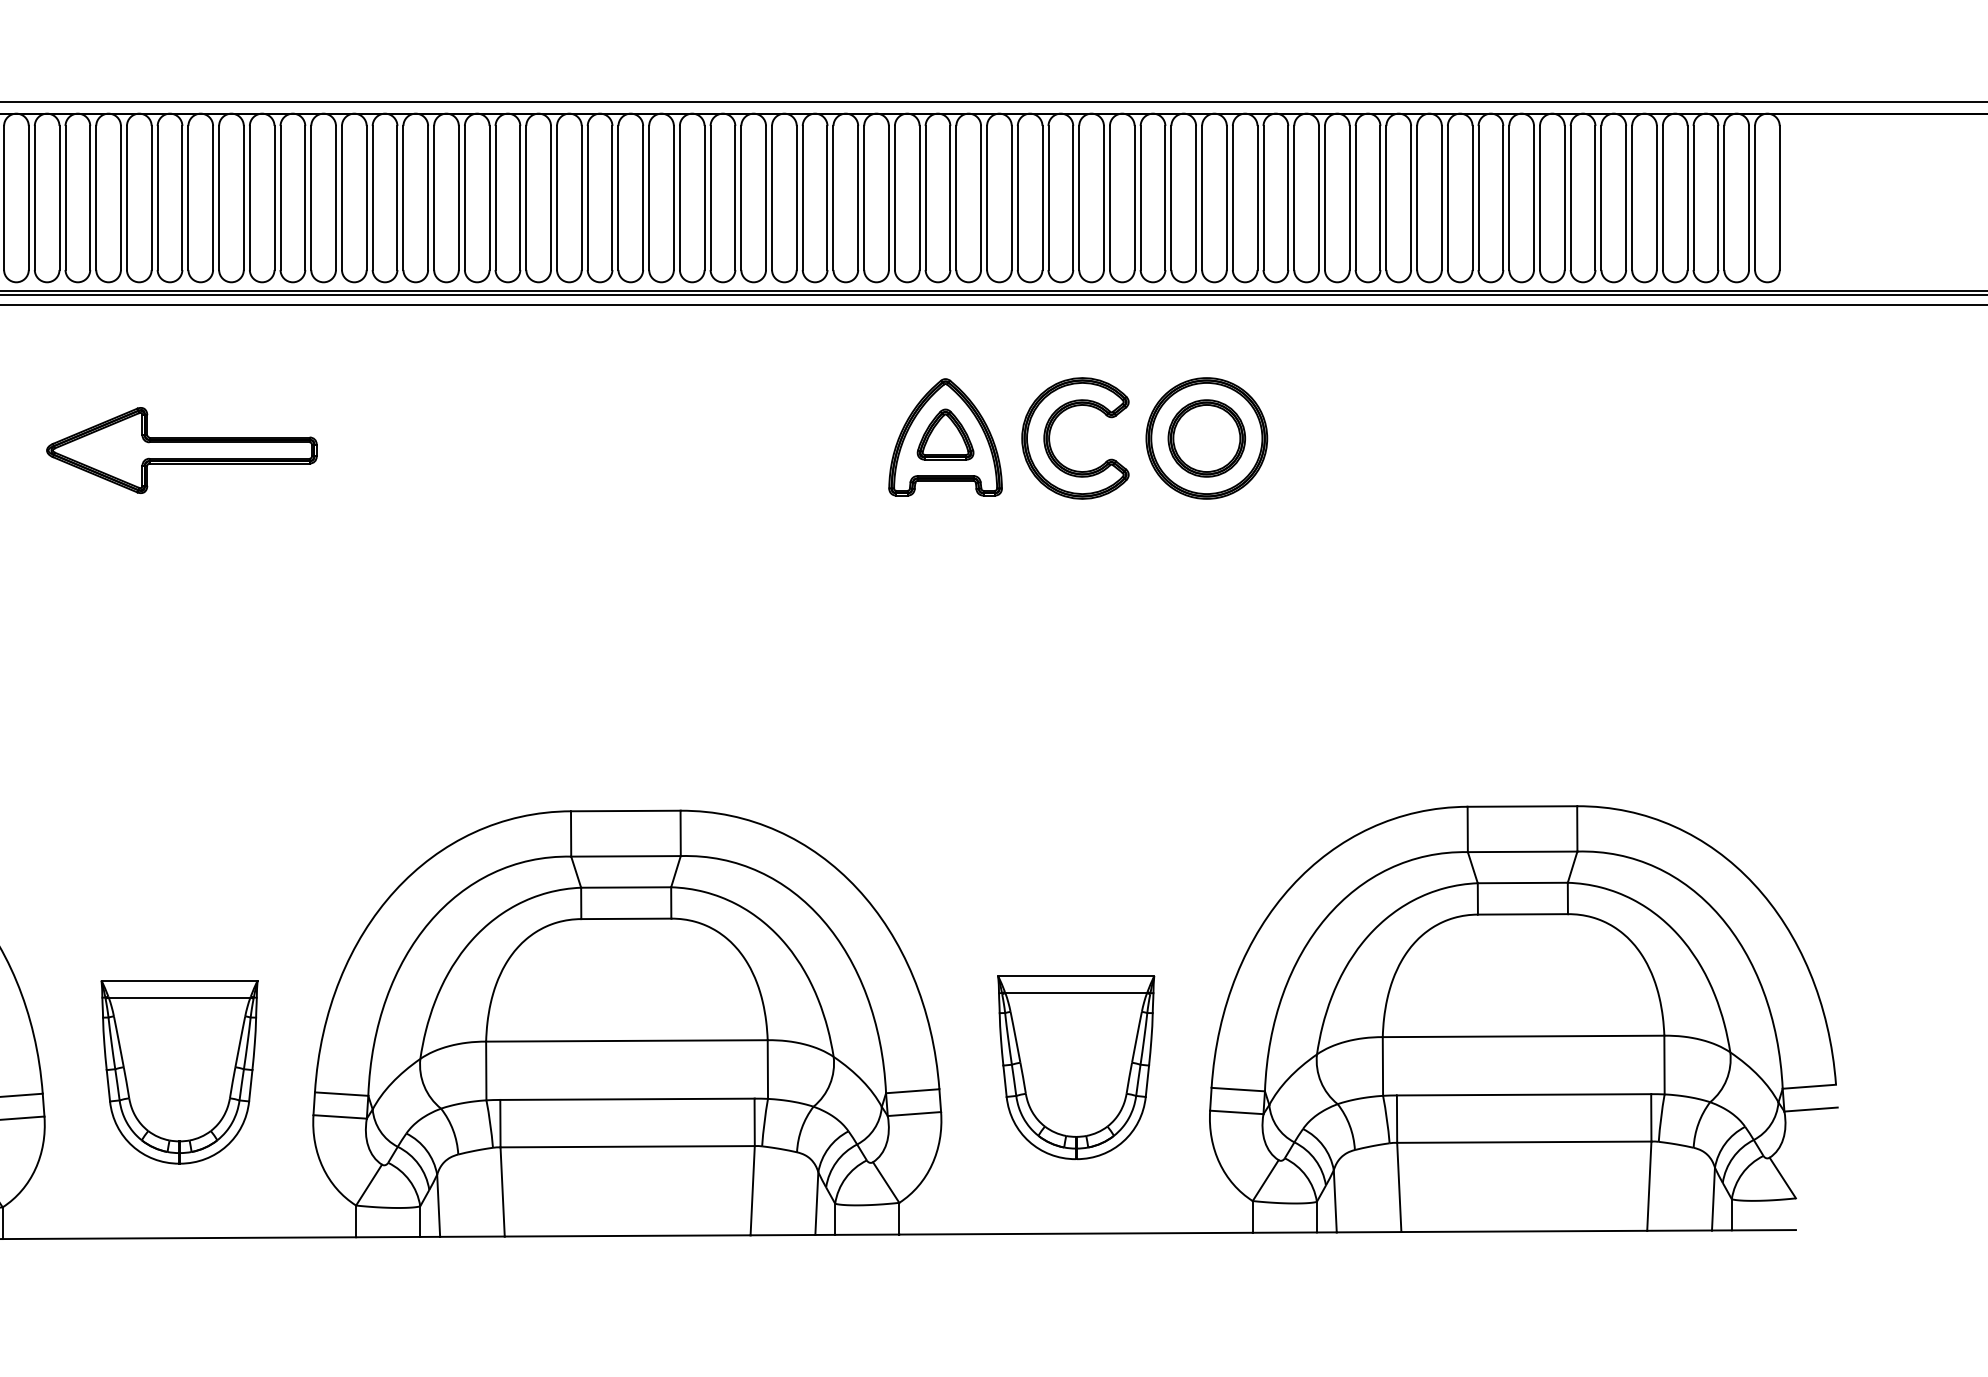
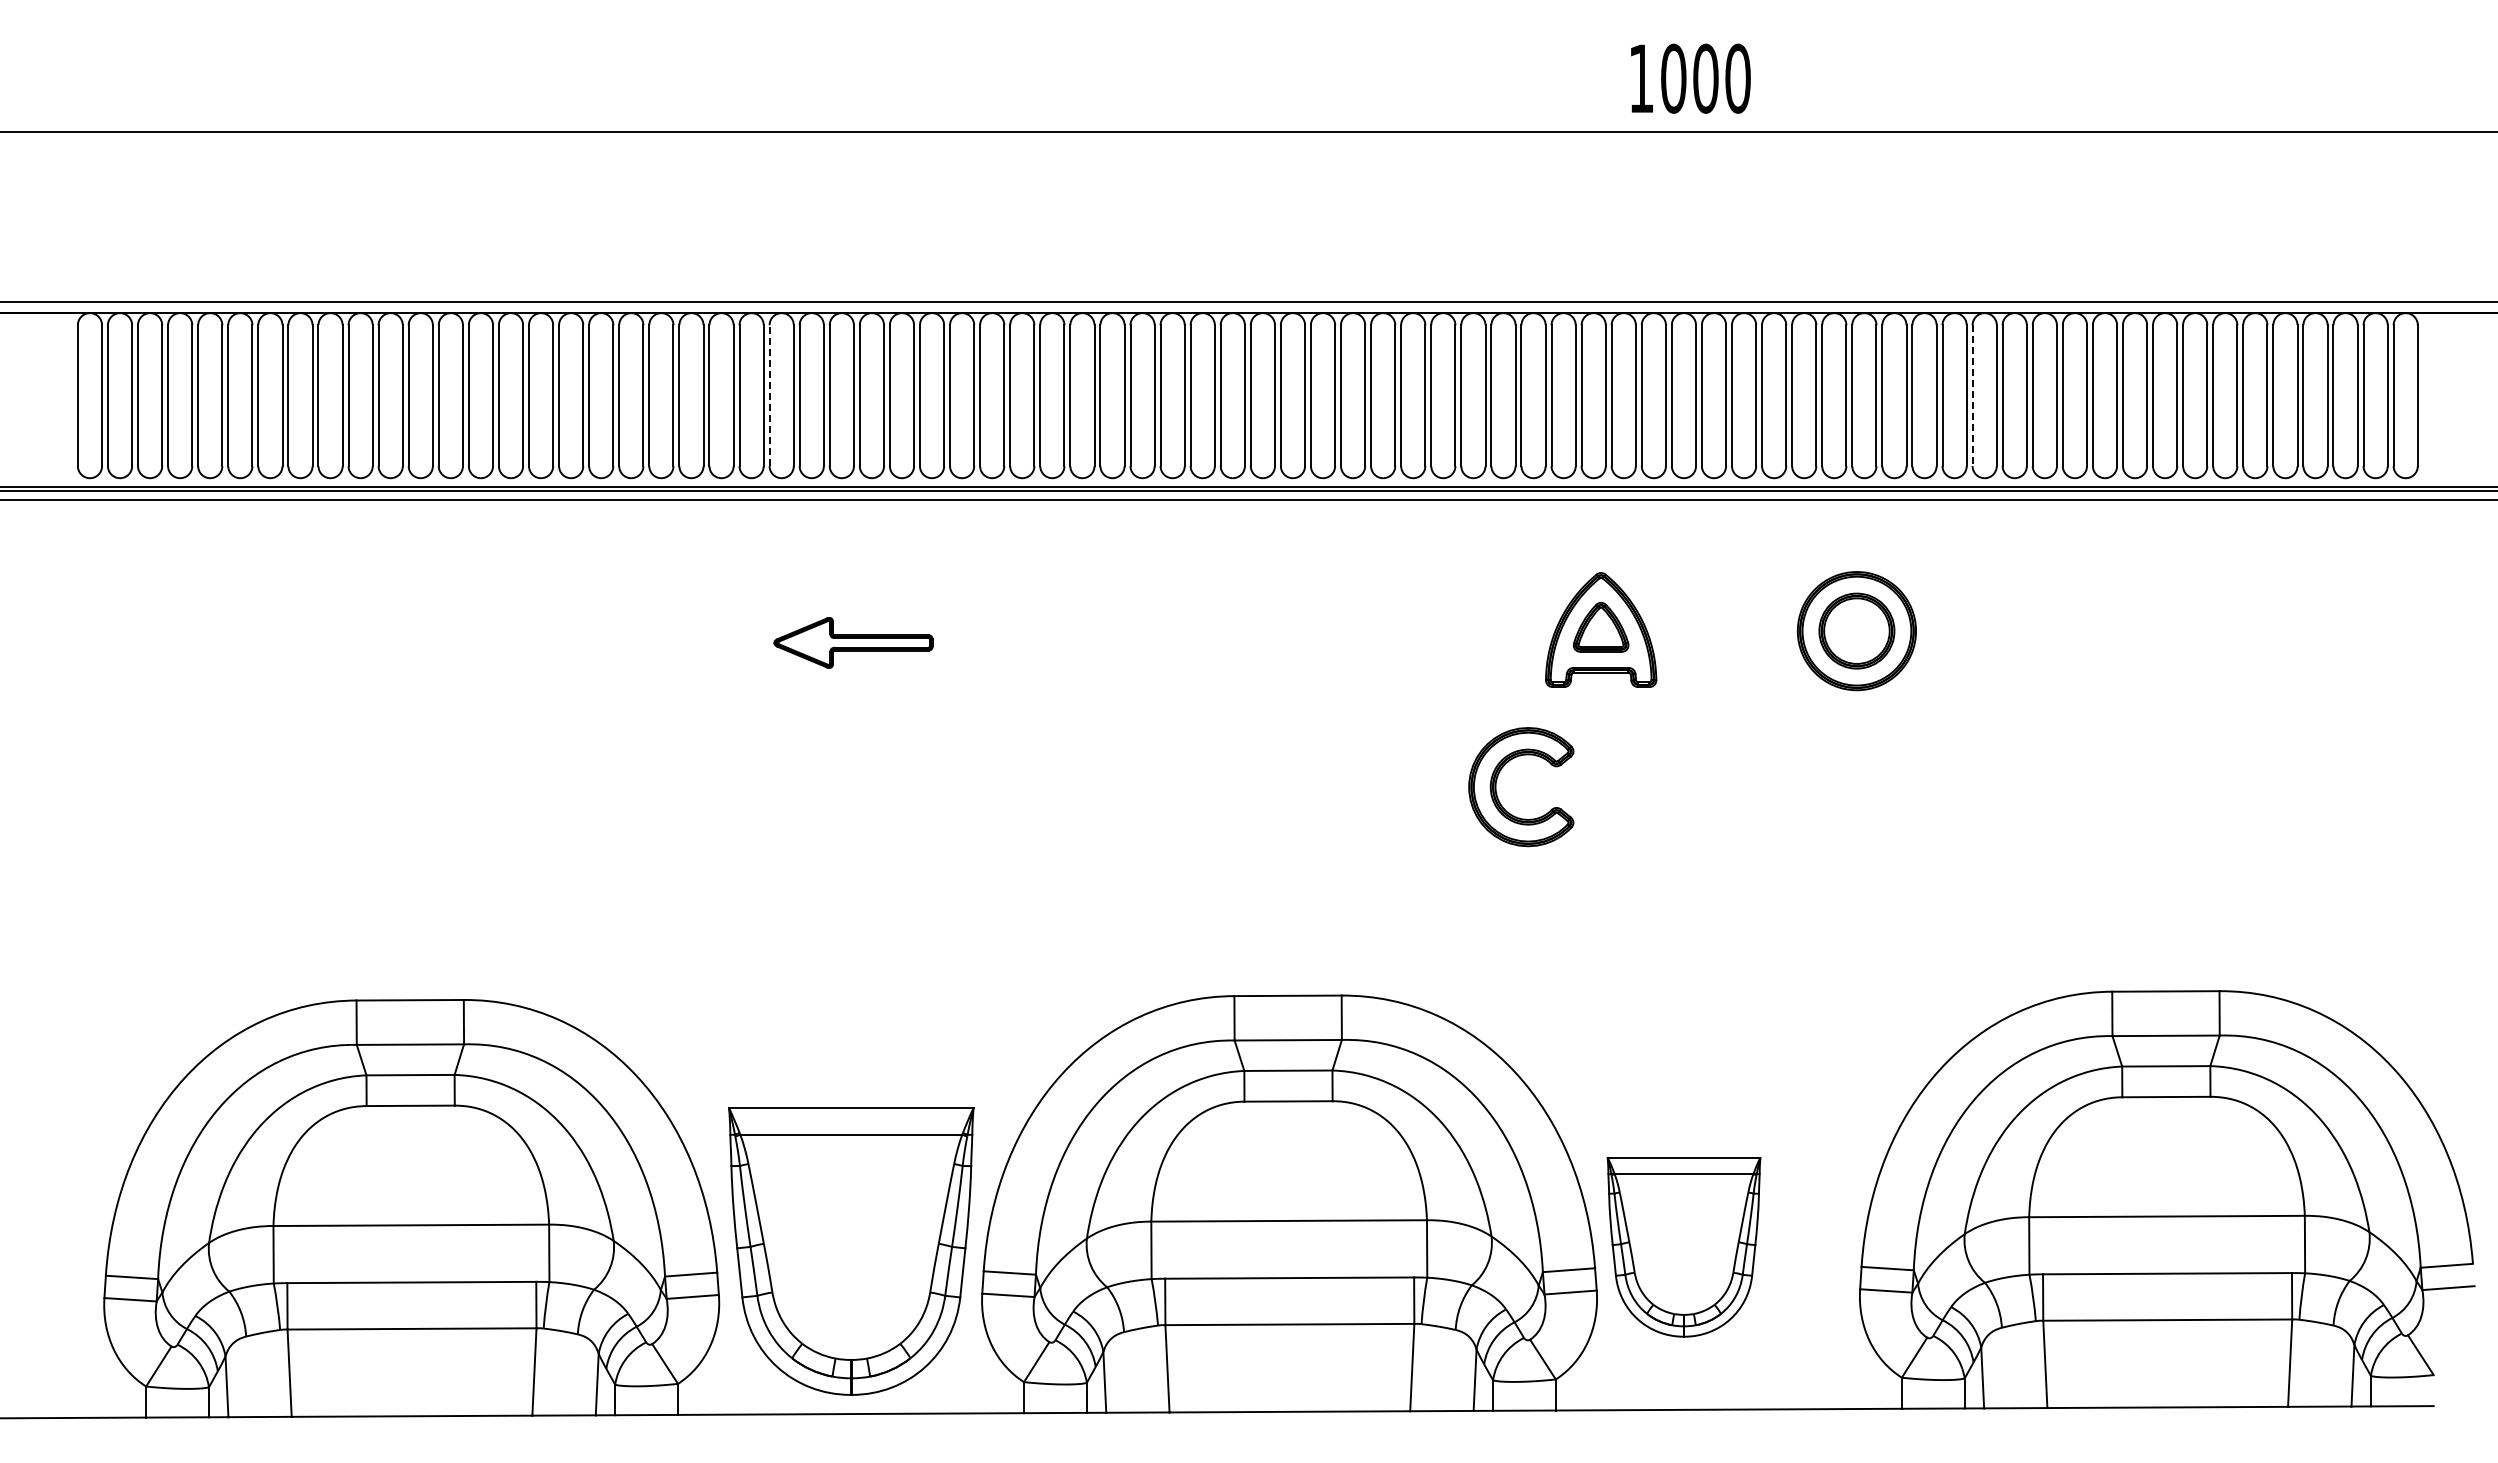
line: (96, 197) -> (769, 395), solid -> dashed
line: (1324, 198) -> (1972, 396), solid -> dashed
part: (1051, 431) -> (1497, 780), moved
part: (181, 450) -> (853, 642), size x0.6
part: (1075, 1068) -> (1683, 1247), moved
part: (178, 1072) -> (850, 1251), size x1.6

